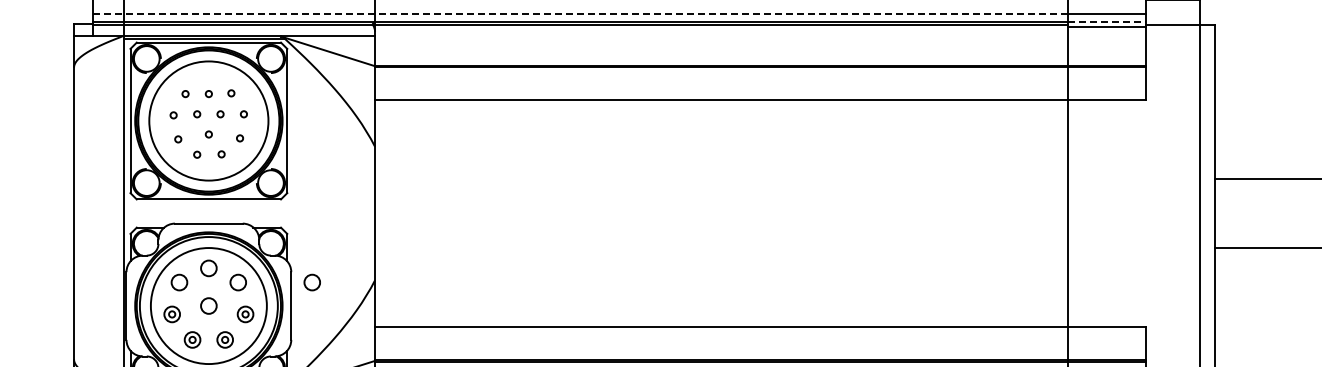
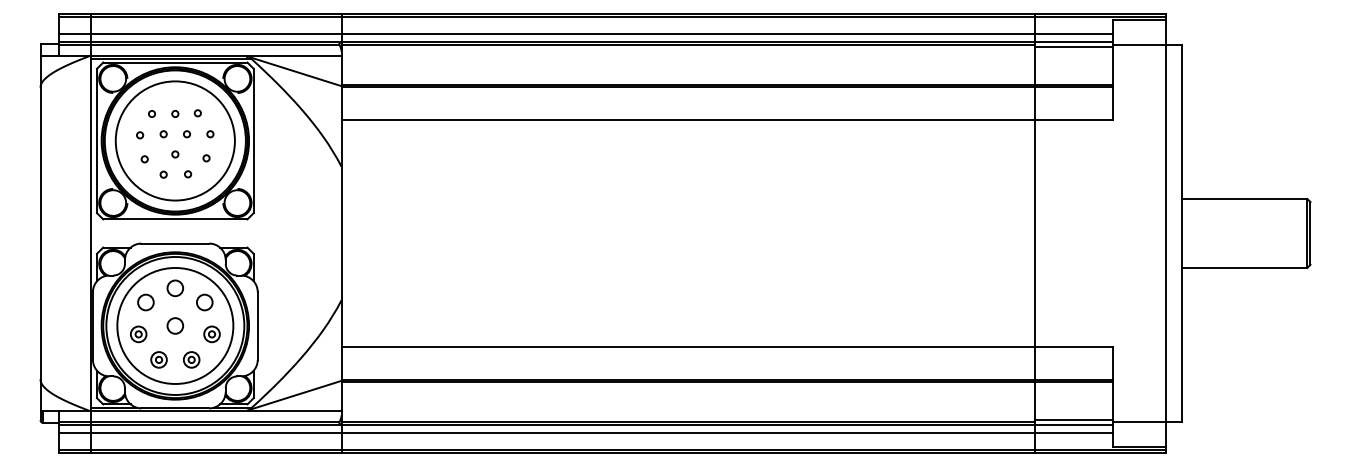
line: (580, 14) -> (546, 34), dashed -> solid
line: (1108, 21) -> (1074, 41), dashed -> solid
circle: (312, 282) -> (278, 302), removed

